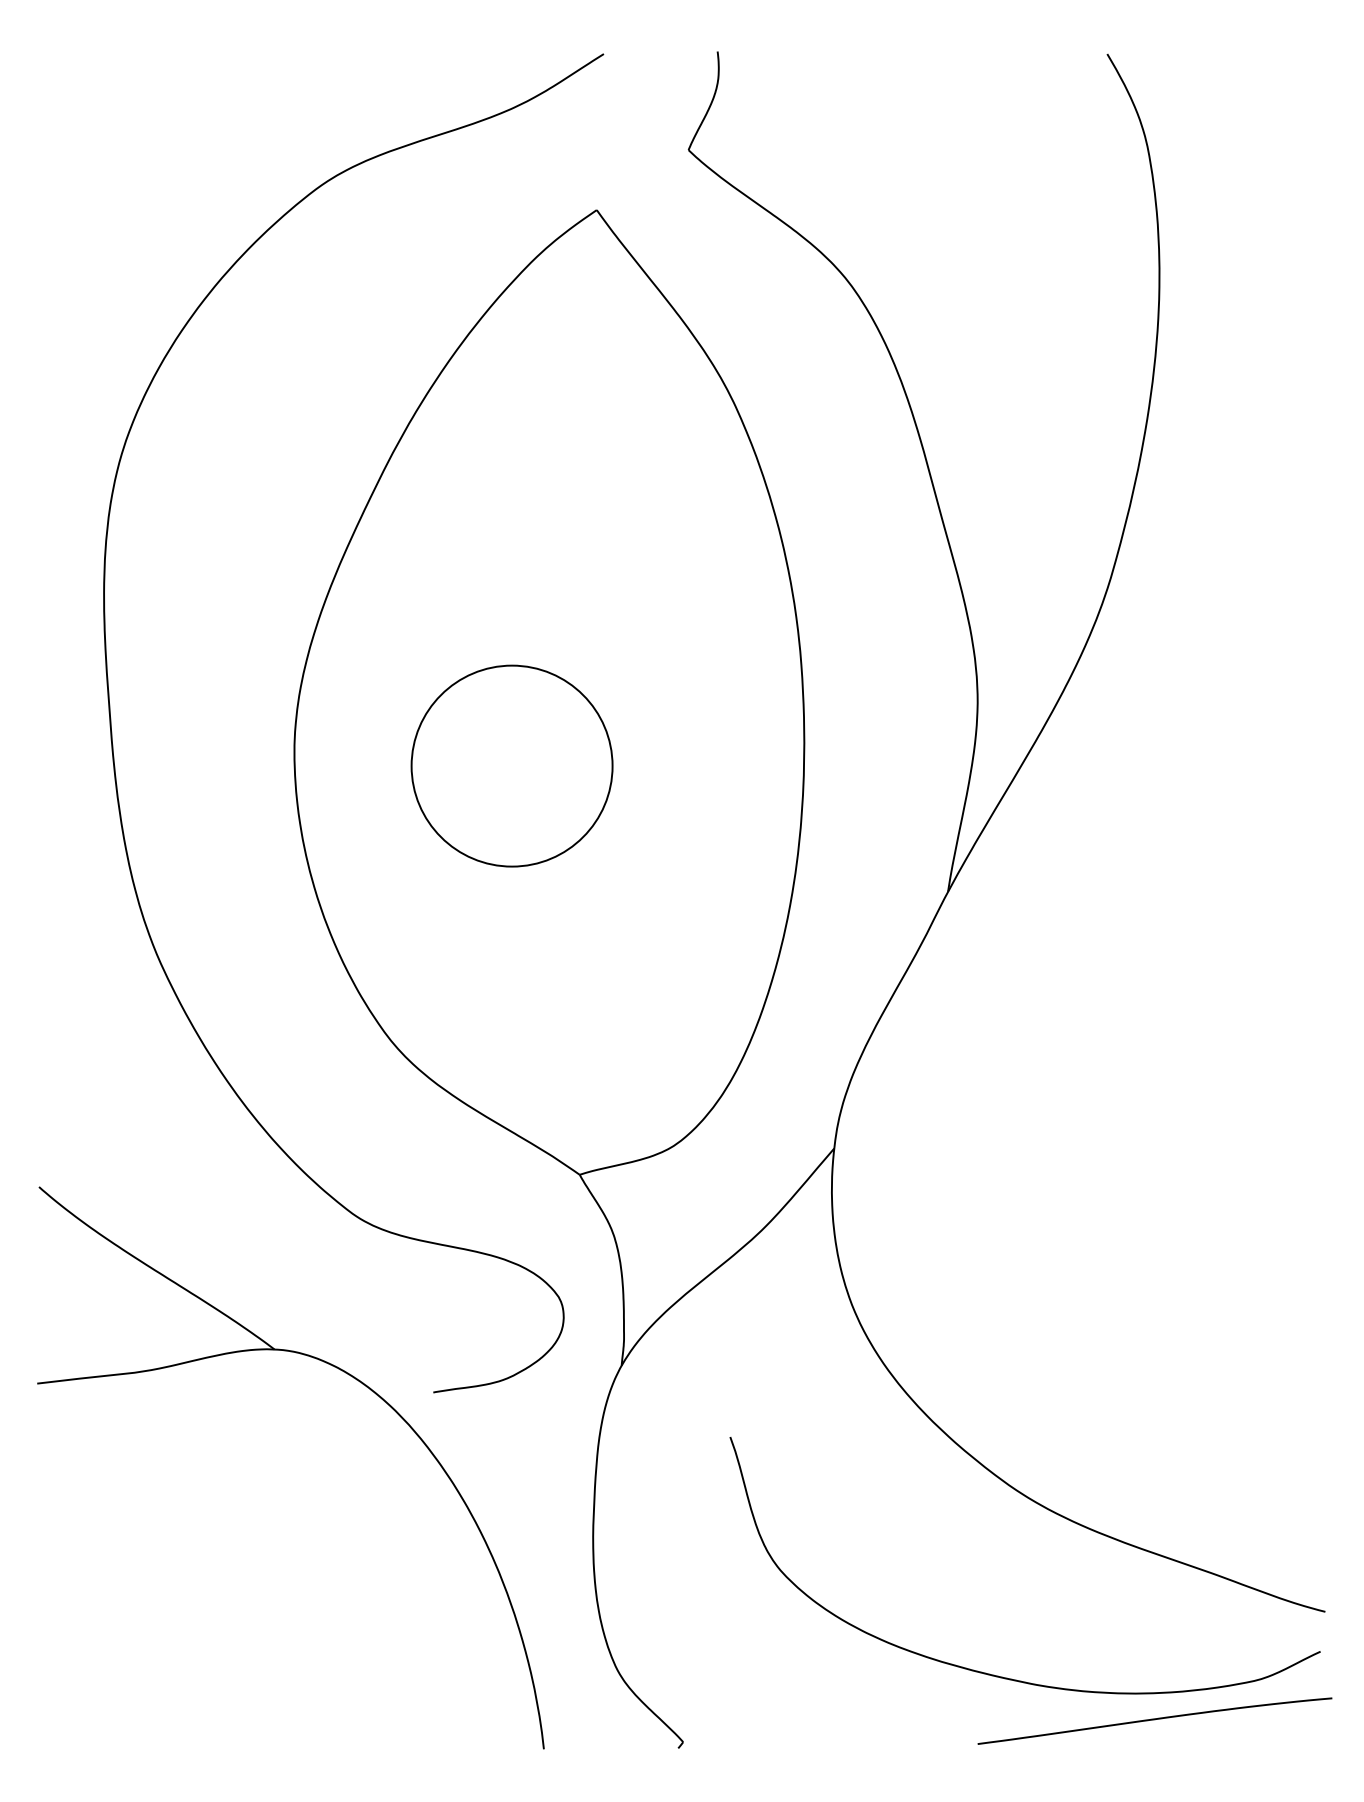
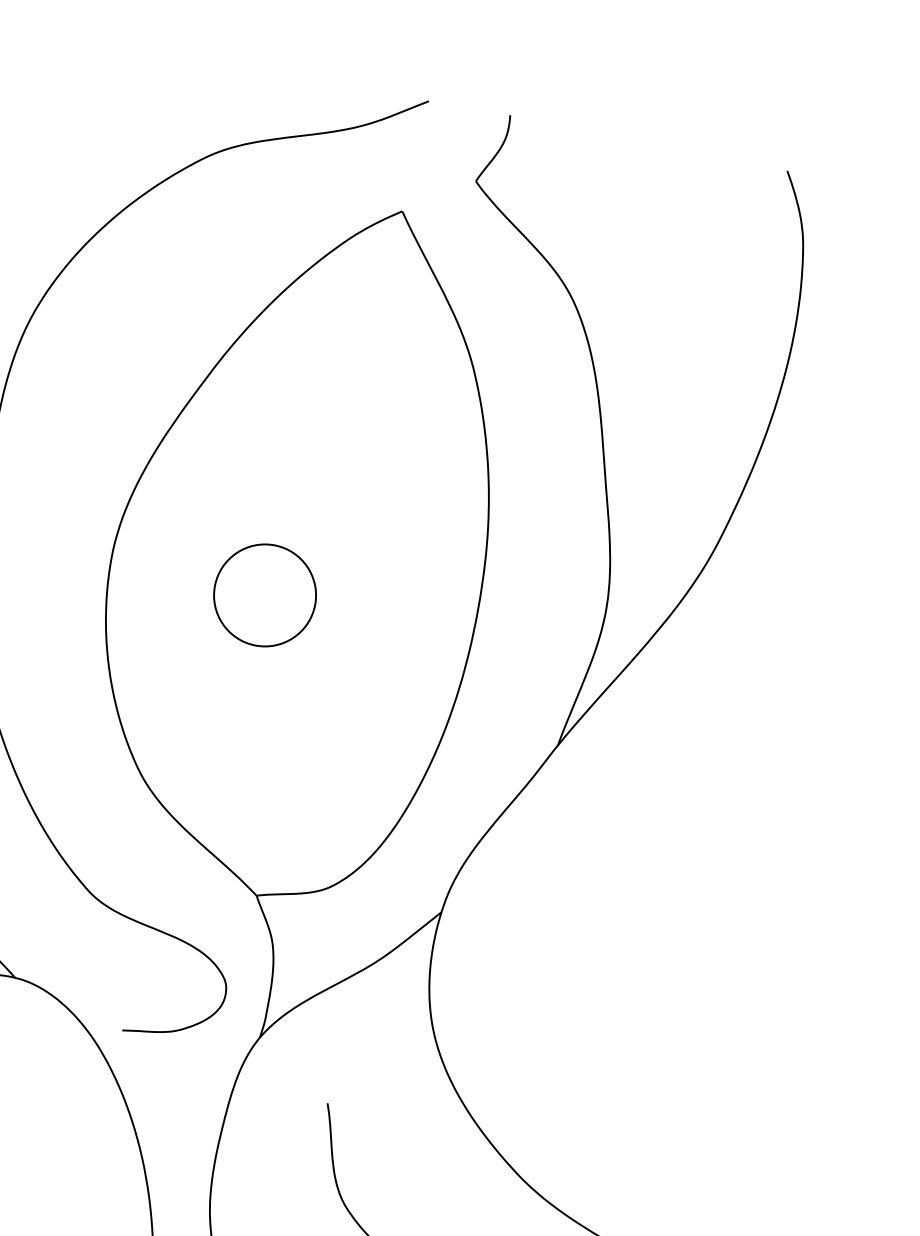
circle: (511, 765) -> (264, 594), size x0.7

